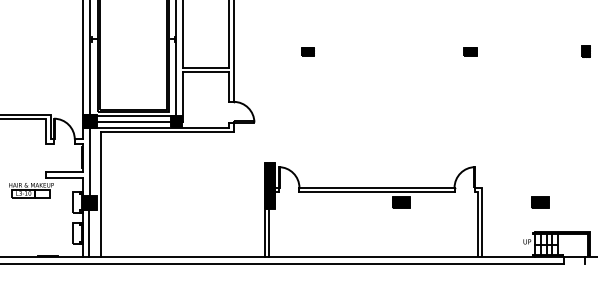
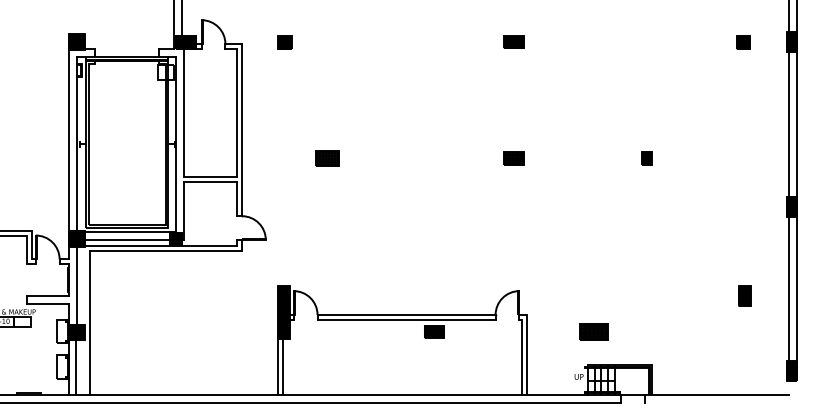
part: (308, 51) -> (327, 158), size x1.6
part: (471, 51) -> (514, 158), size x1.4
part: (539, 202) -> (593, 331), size x1.4

